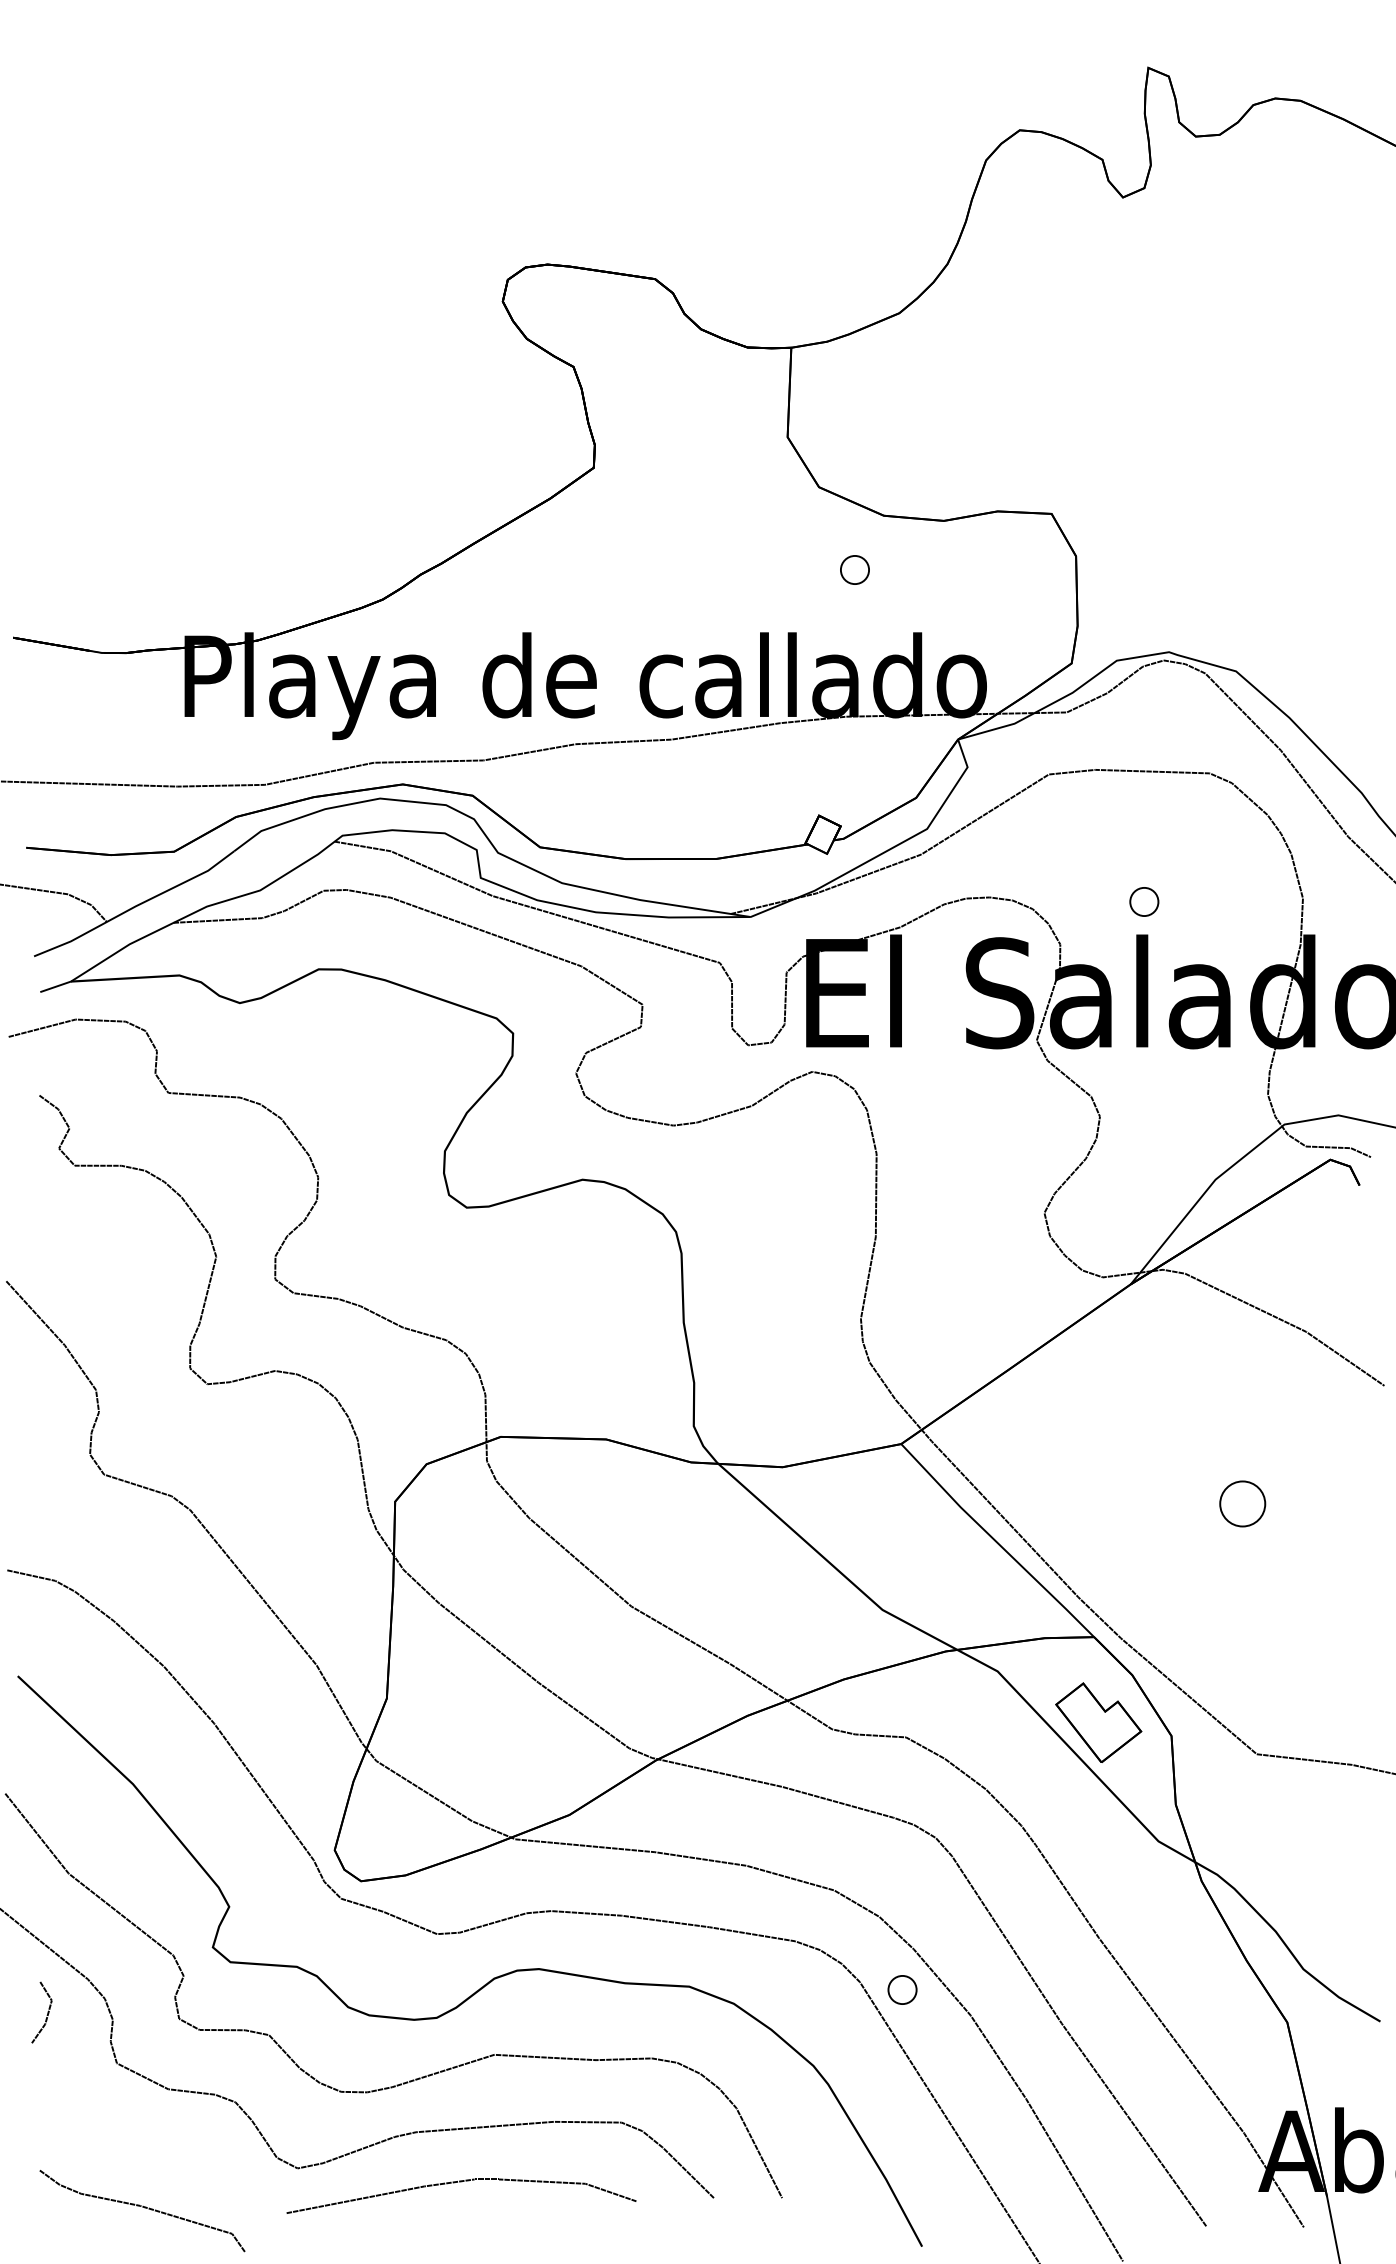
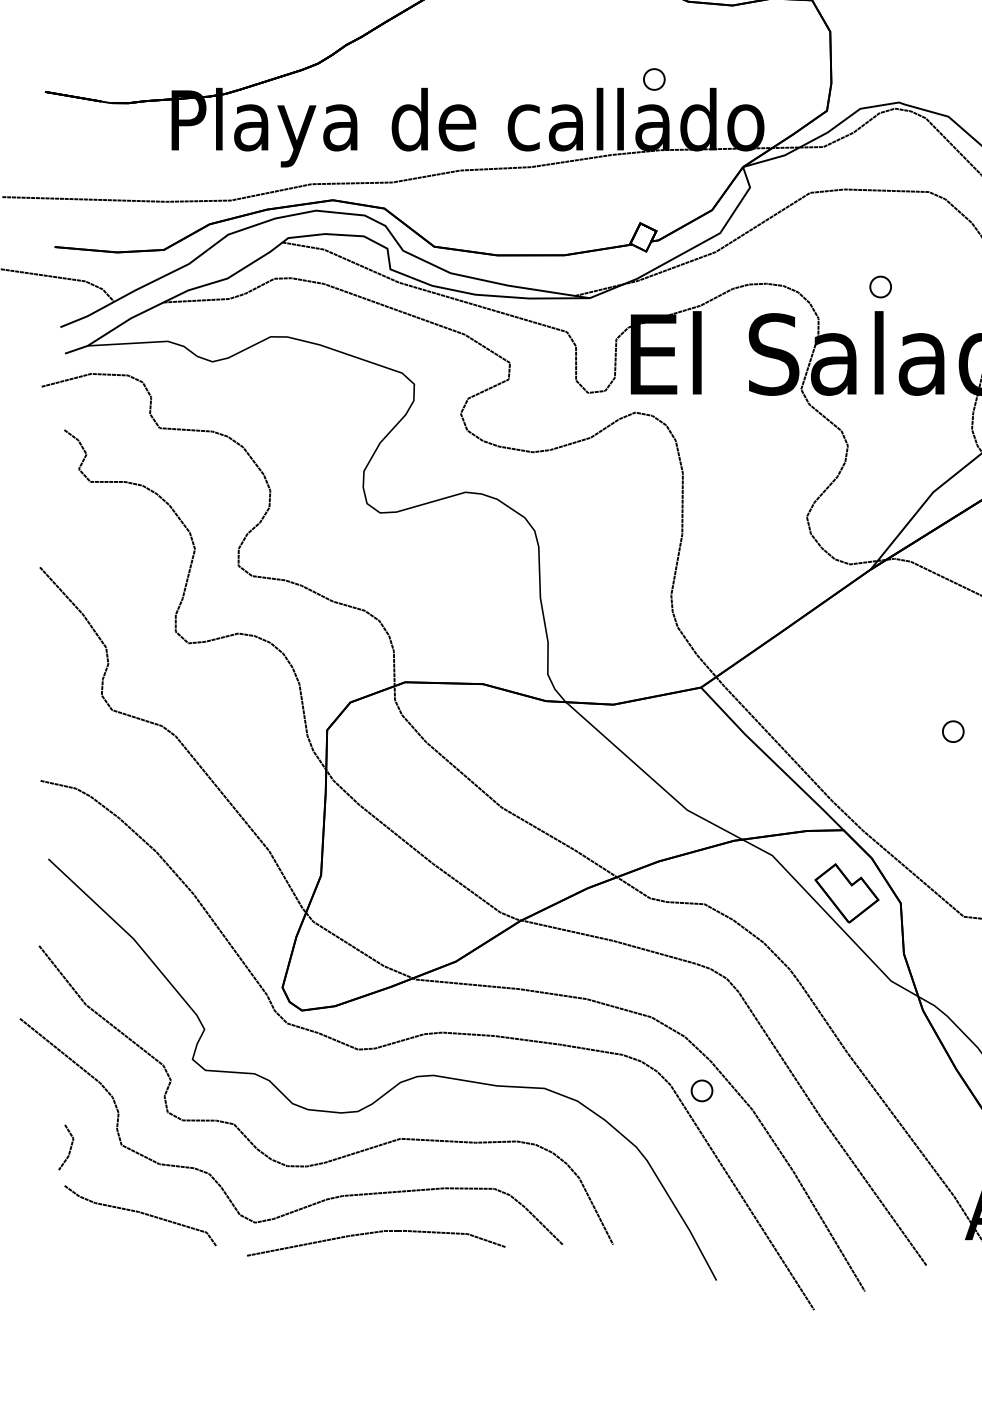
part: (854, 569) -> (653, 79), moved
part: (1242, 1503) -> (953, 731), size x0.62
line: (46, 2015) -> (69, 1149), moved
curve: (144, 2208) -> (141, 1213), moved

